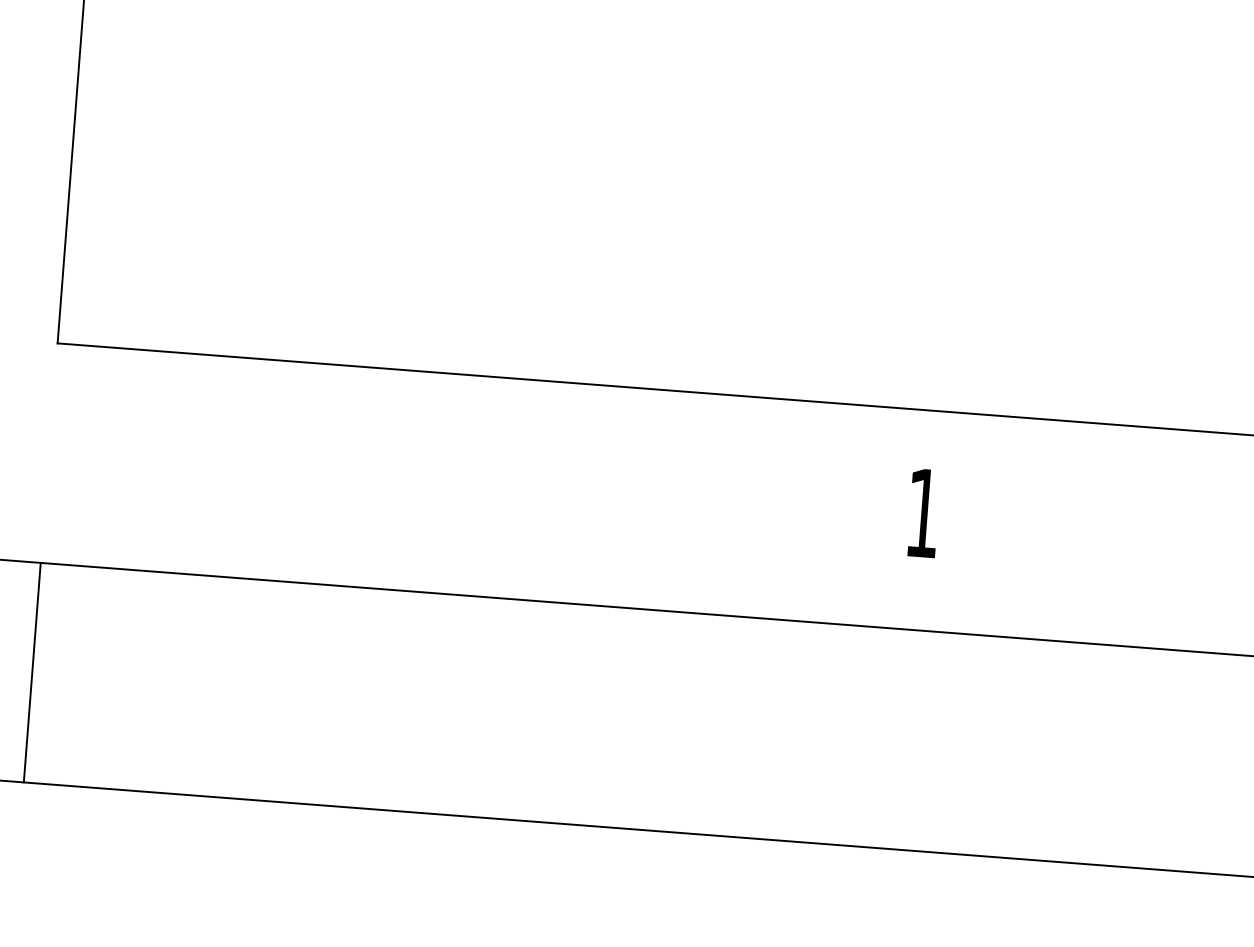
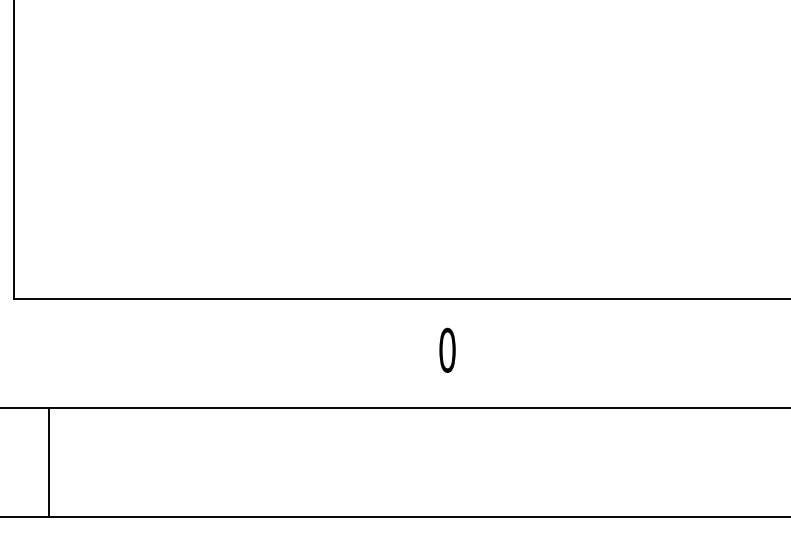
text: (923, 511) -> (447, 349), 1 -> 0
line: (31, 671) -> (48, 462), moved

